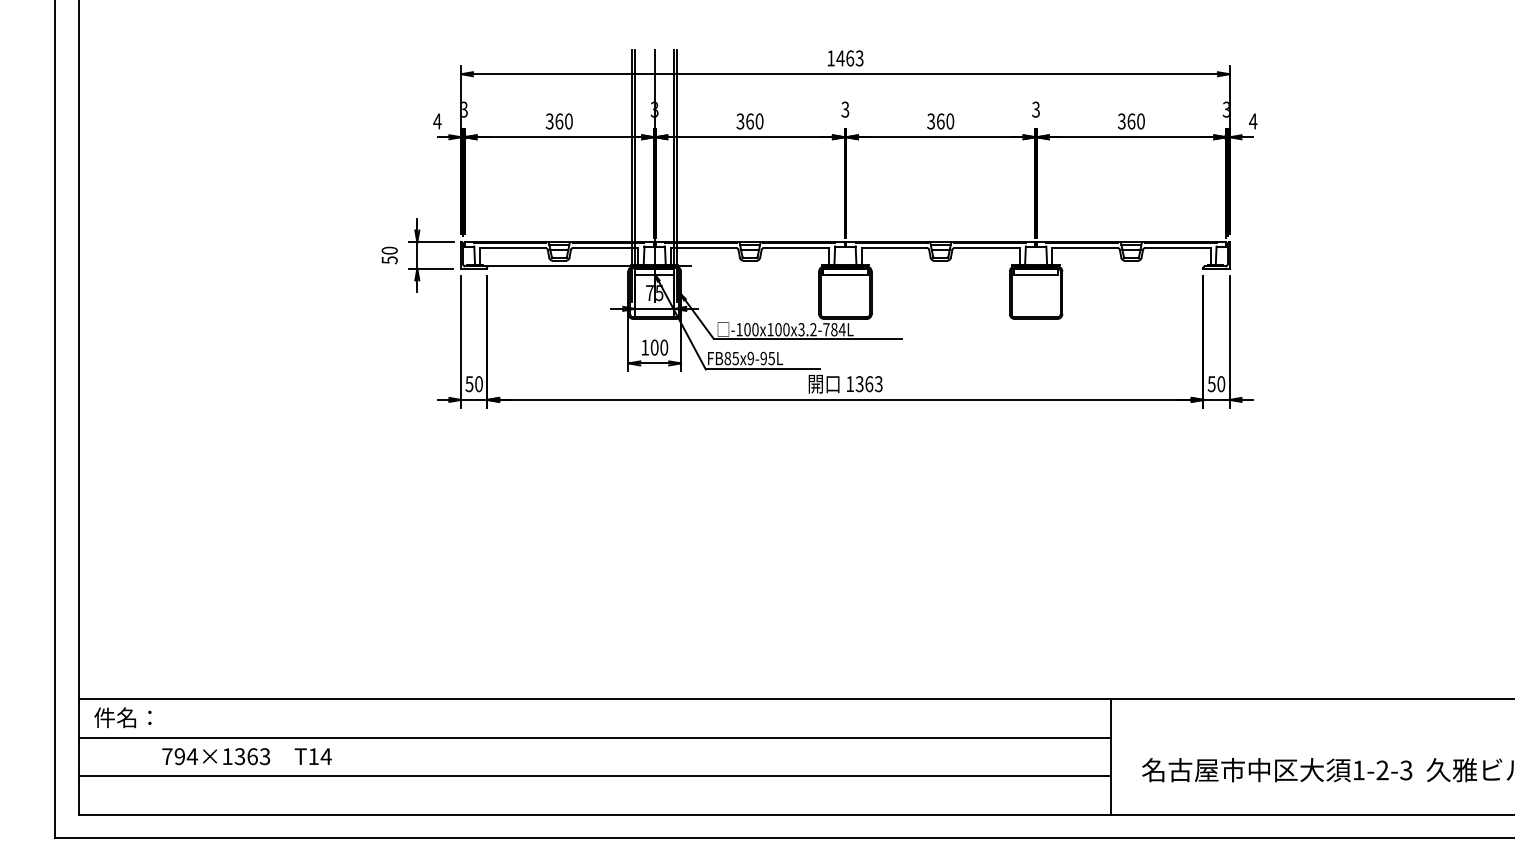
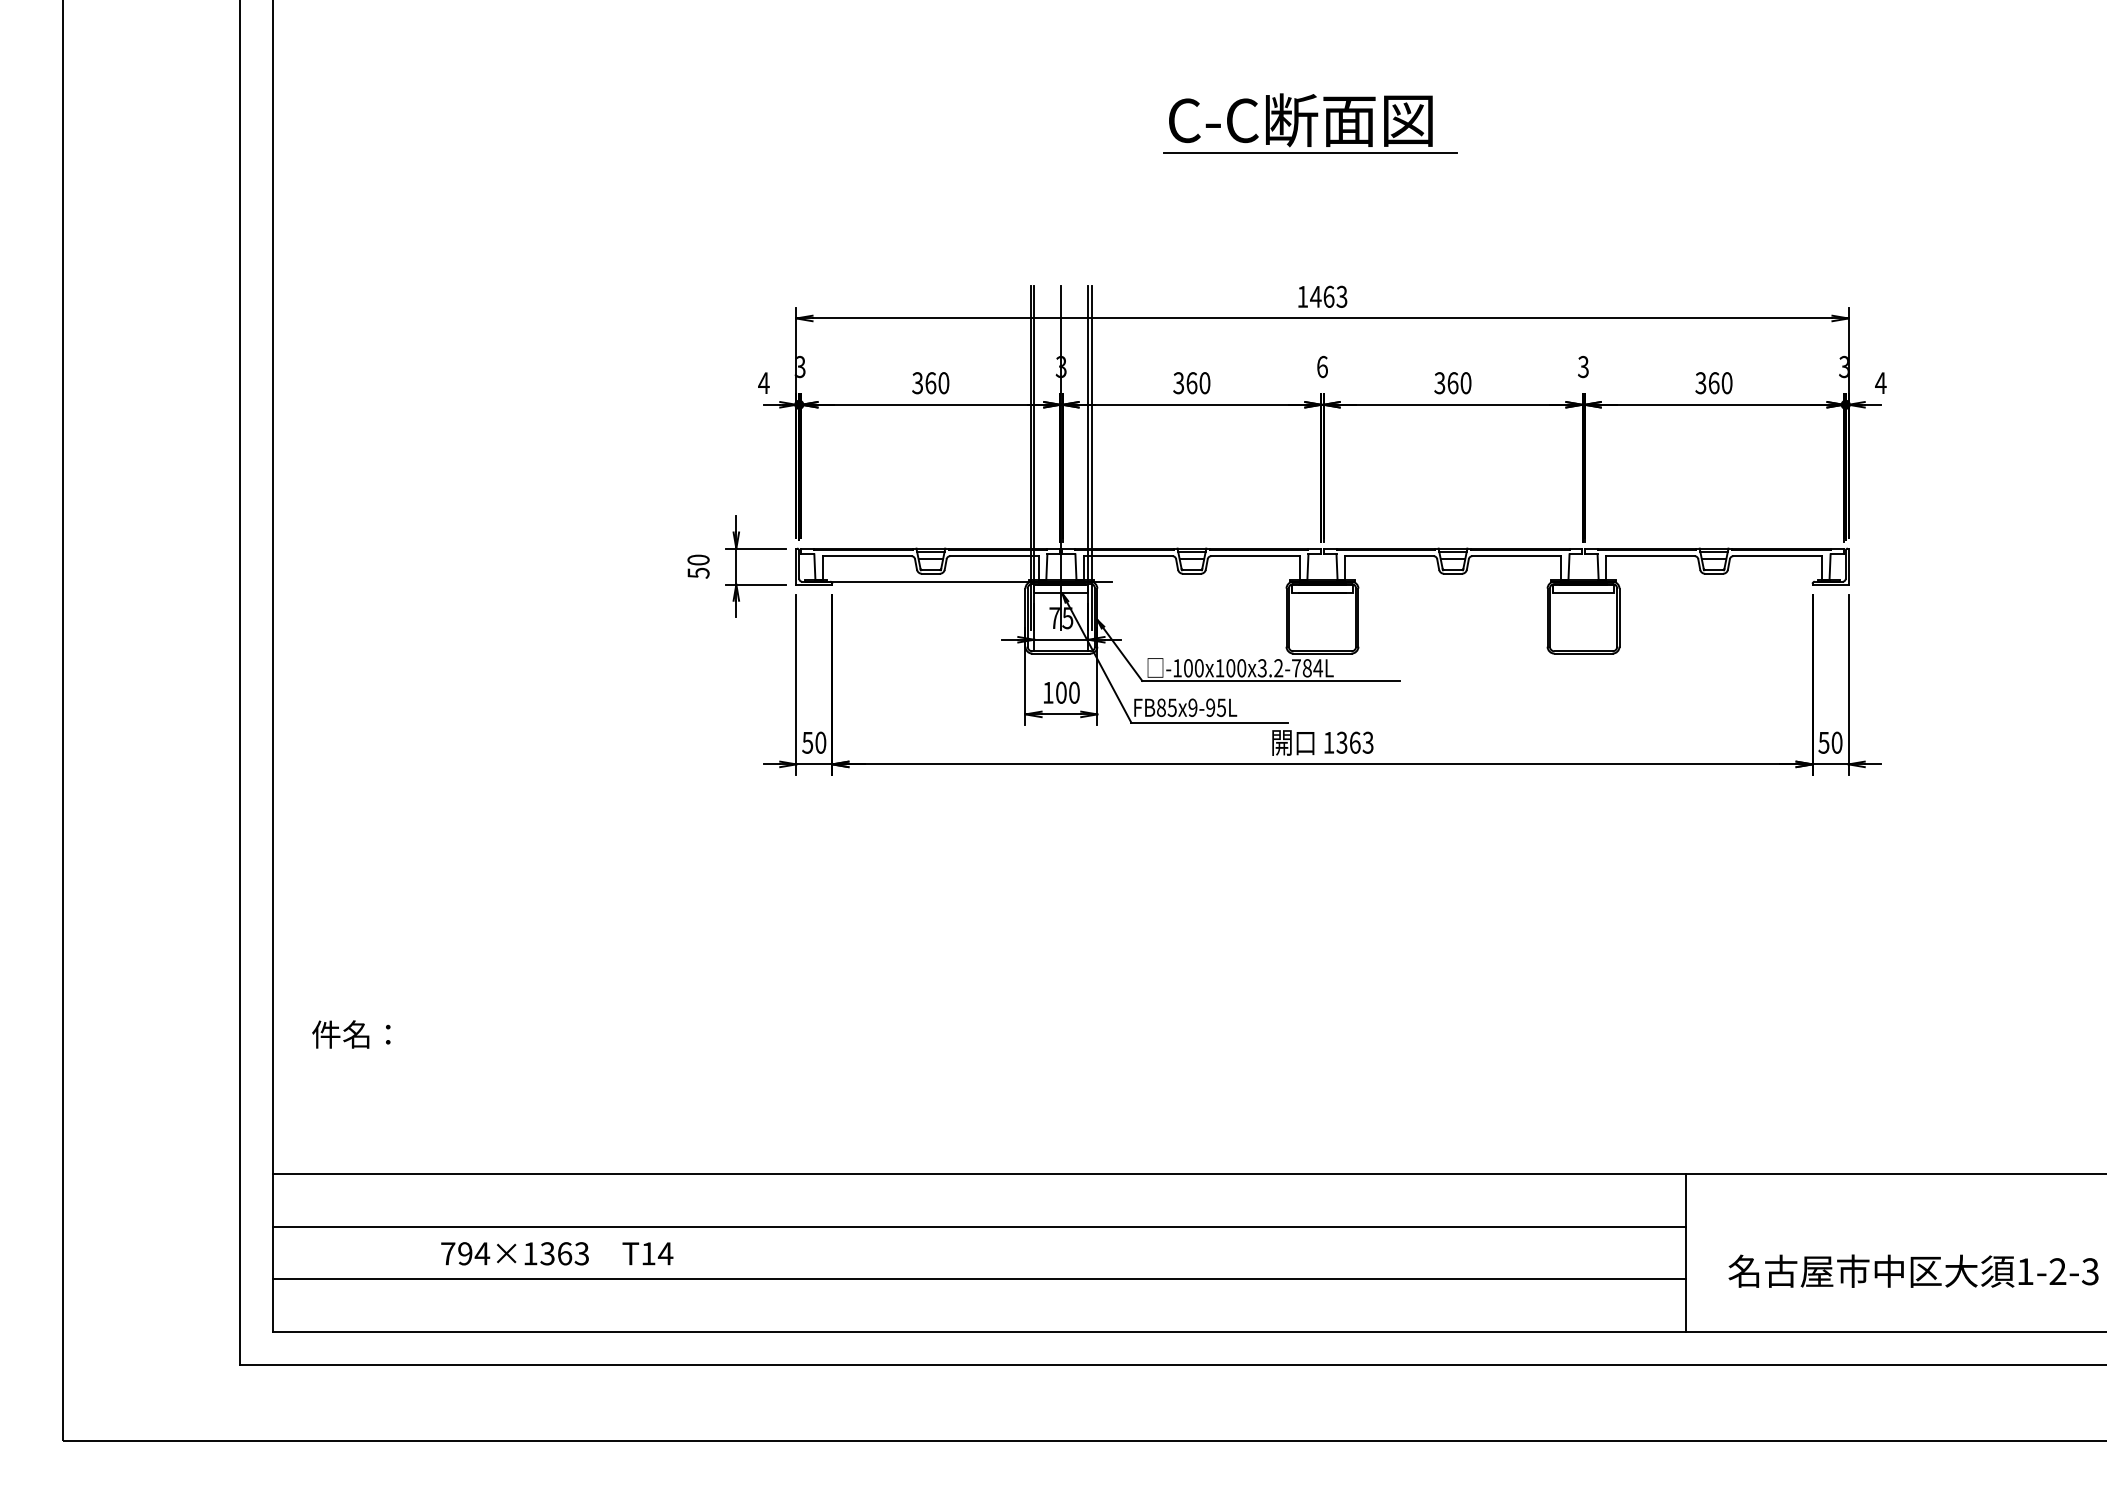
text: (844, 109) -> (1321, 366), 3 -> 6
text: (123, 717) -> (351, 1034), moved
text: (247, 756) -> (557, 1253), moved

